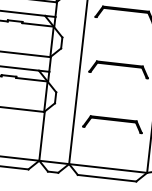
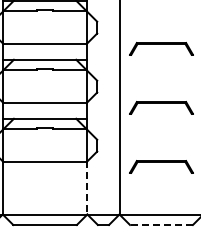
line: (42, 135) -> (87, 187), solid -> dashed
line: (106, 177) -> (160, 224), solid -> dashed

